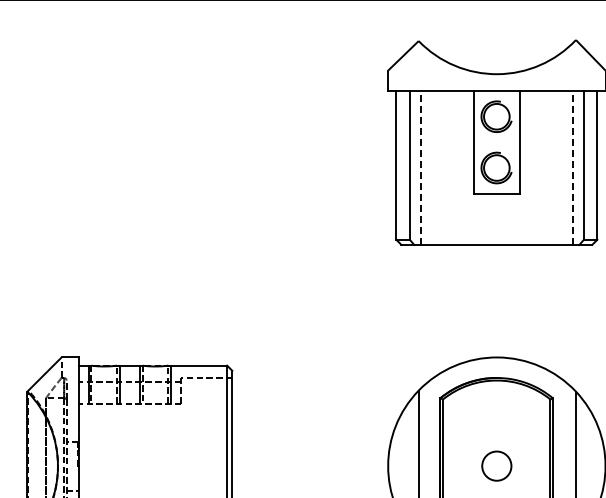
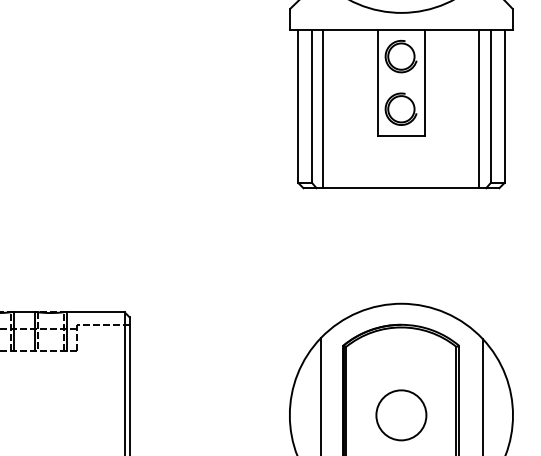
line: (420, 168) -> (323, 109), dashed -> solid
line: (572, 168) -> (479, 109), dashed -> solid
circle: (496, 465) -> (401, 414), size x1.67

